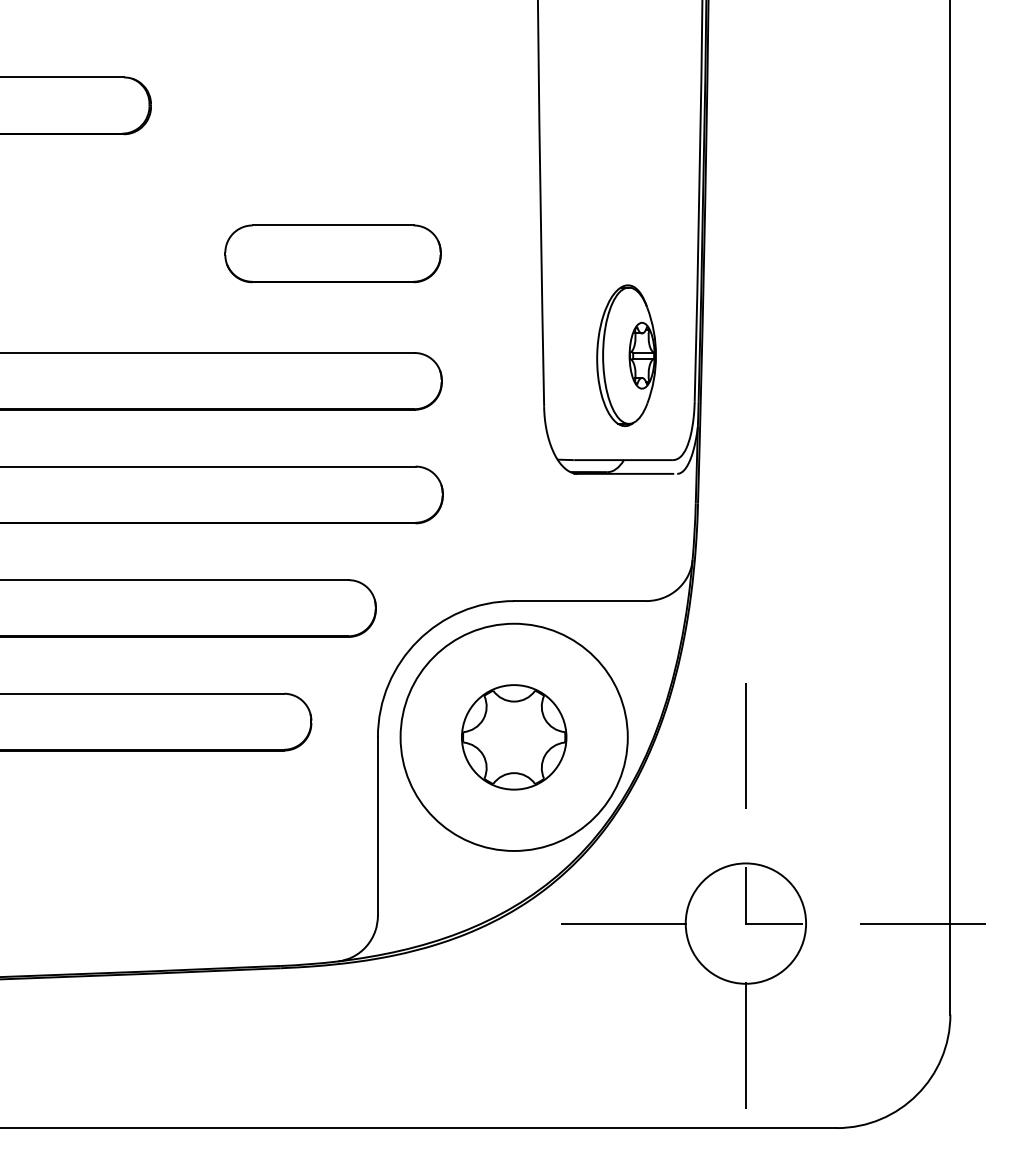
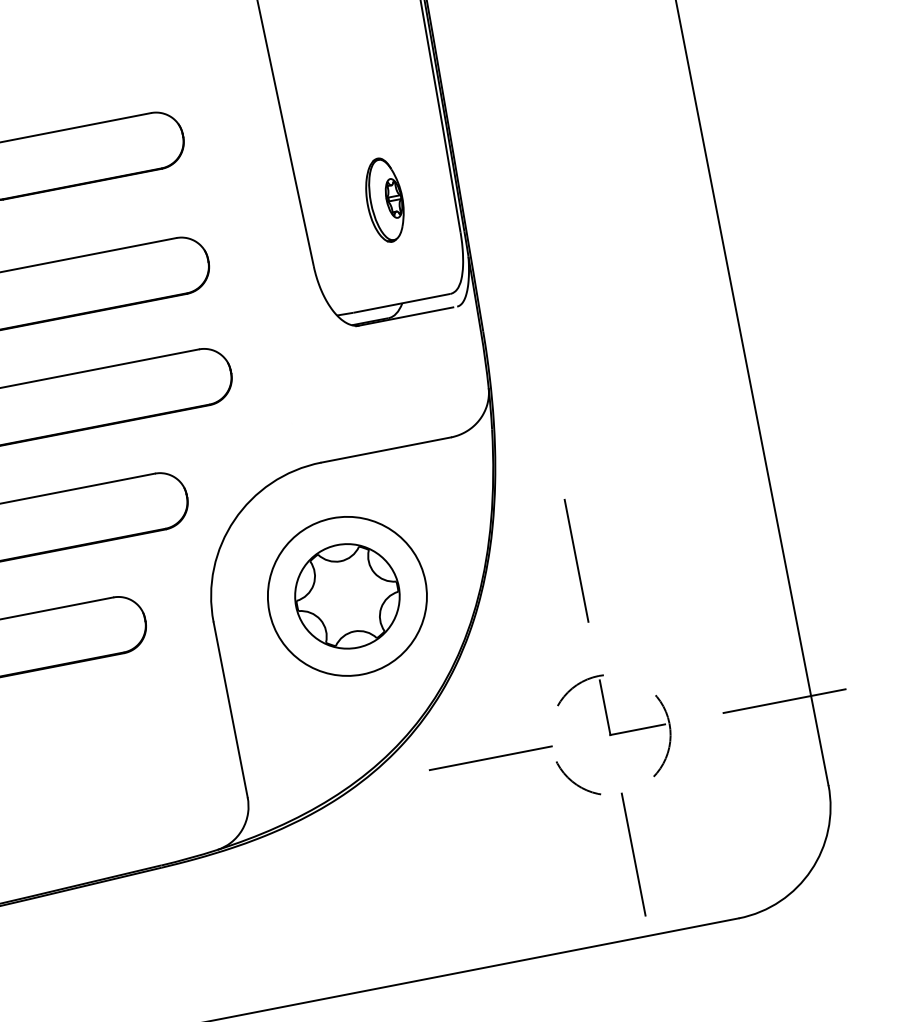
part: (626, 355) -> (384, 200), size x0.6
circle: (513, 736) -> (346, 595), size x0.7
circle: (745, 923) -> (610, 734), solid -> dashed

